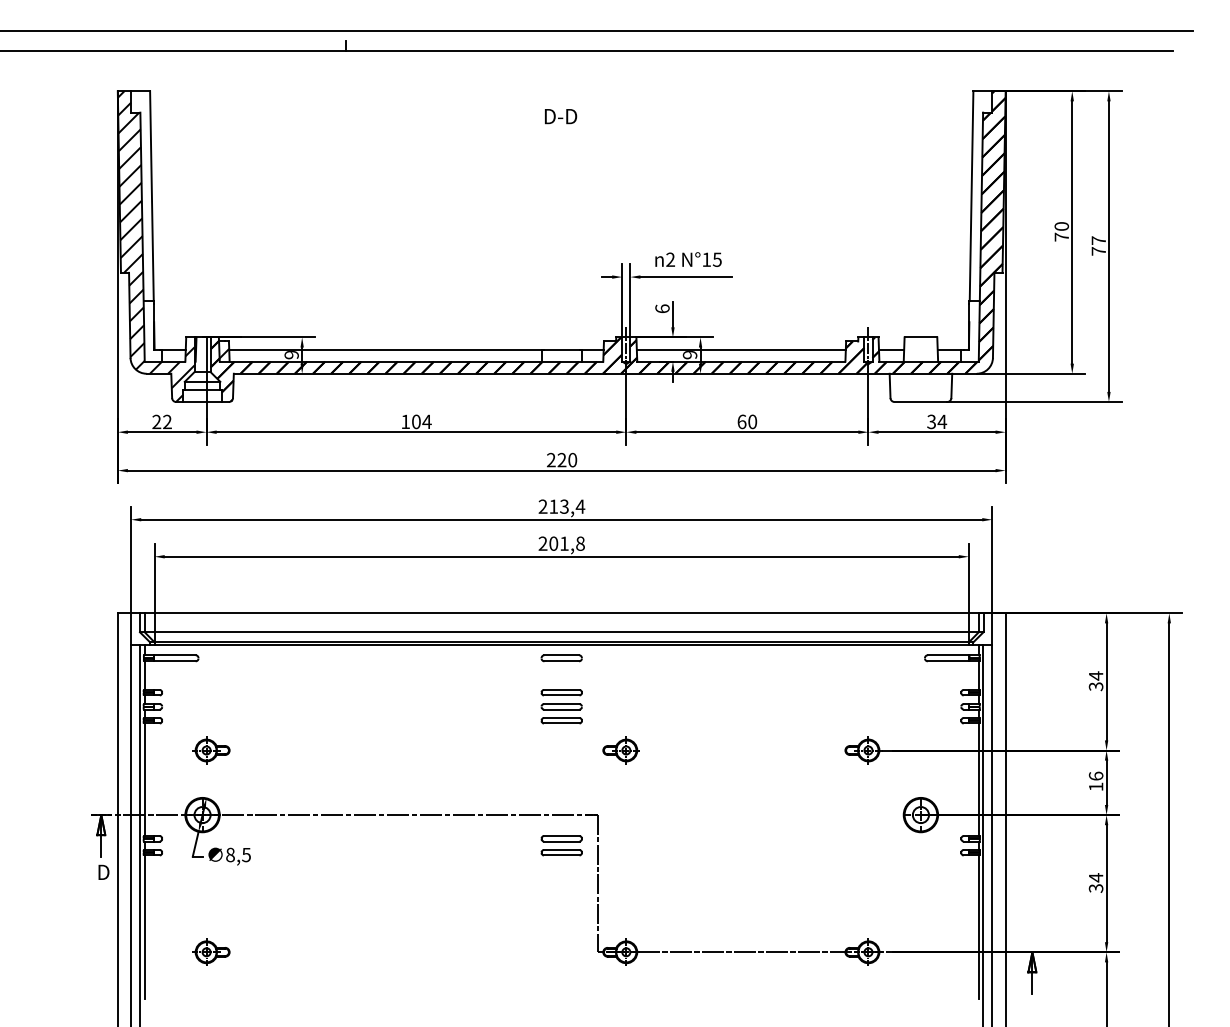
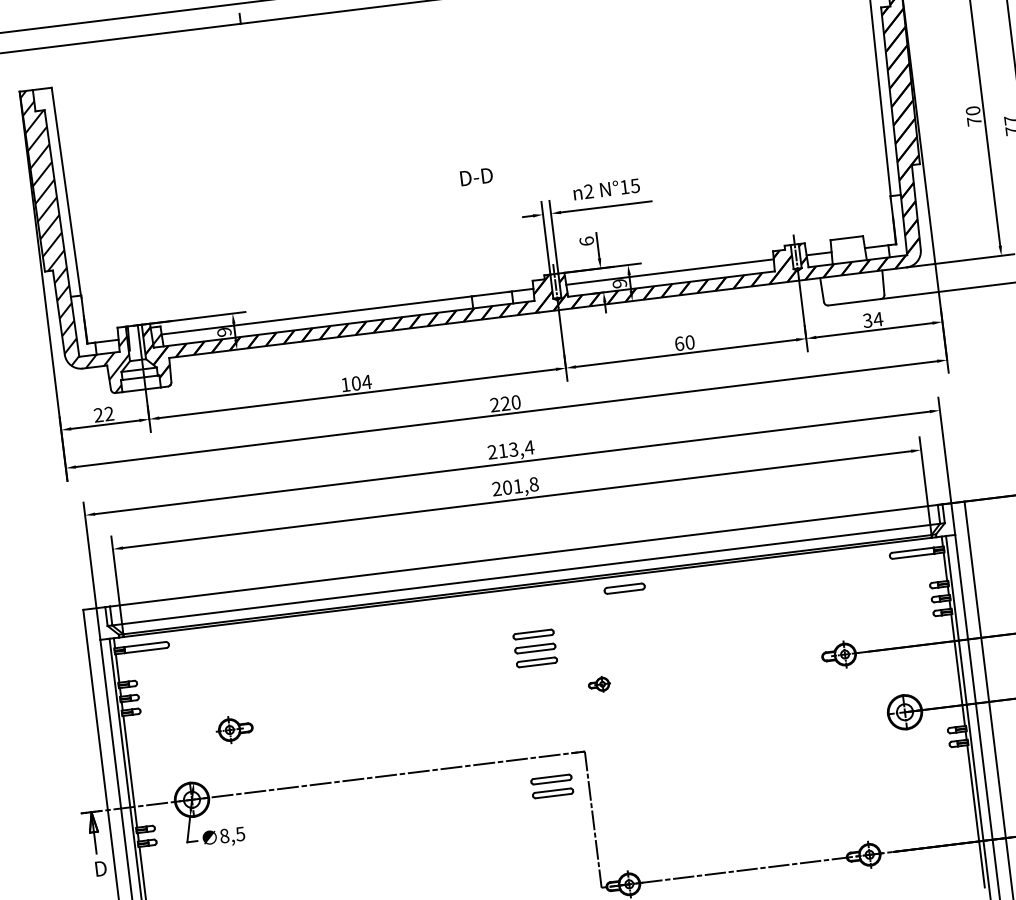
text: (561, 116) -> (477, 176), moved
part: (561, 658) -> (624, 588), moved
part: (211, 750) -> (234, 729), moved
part: (620, 750) -> (598, 684), size x0.6

